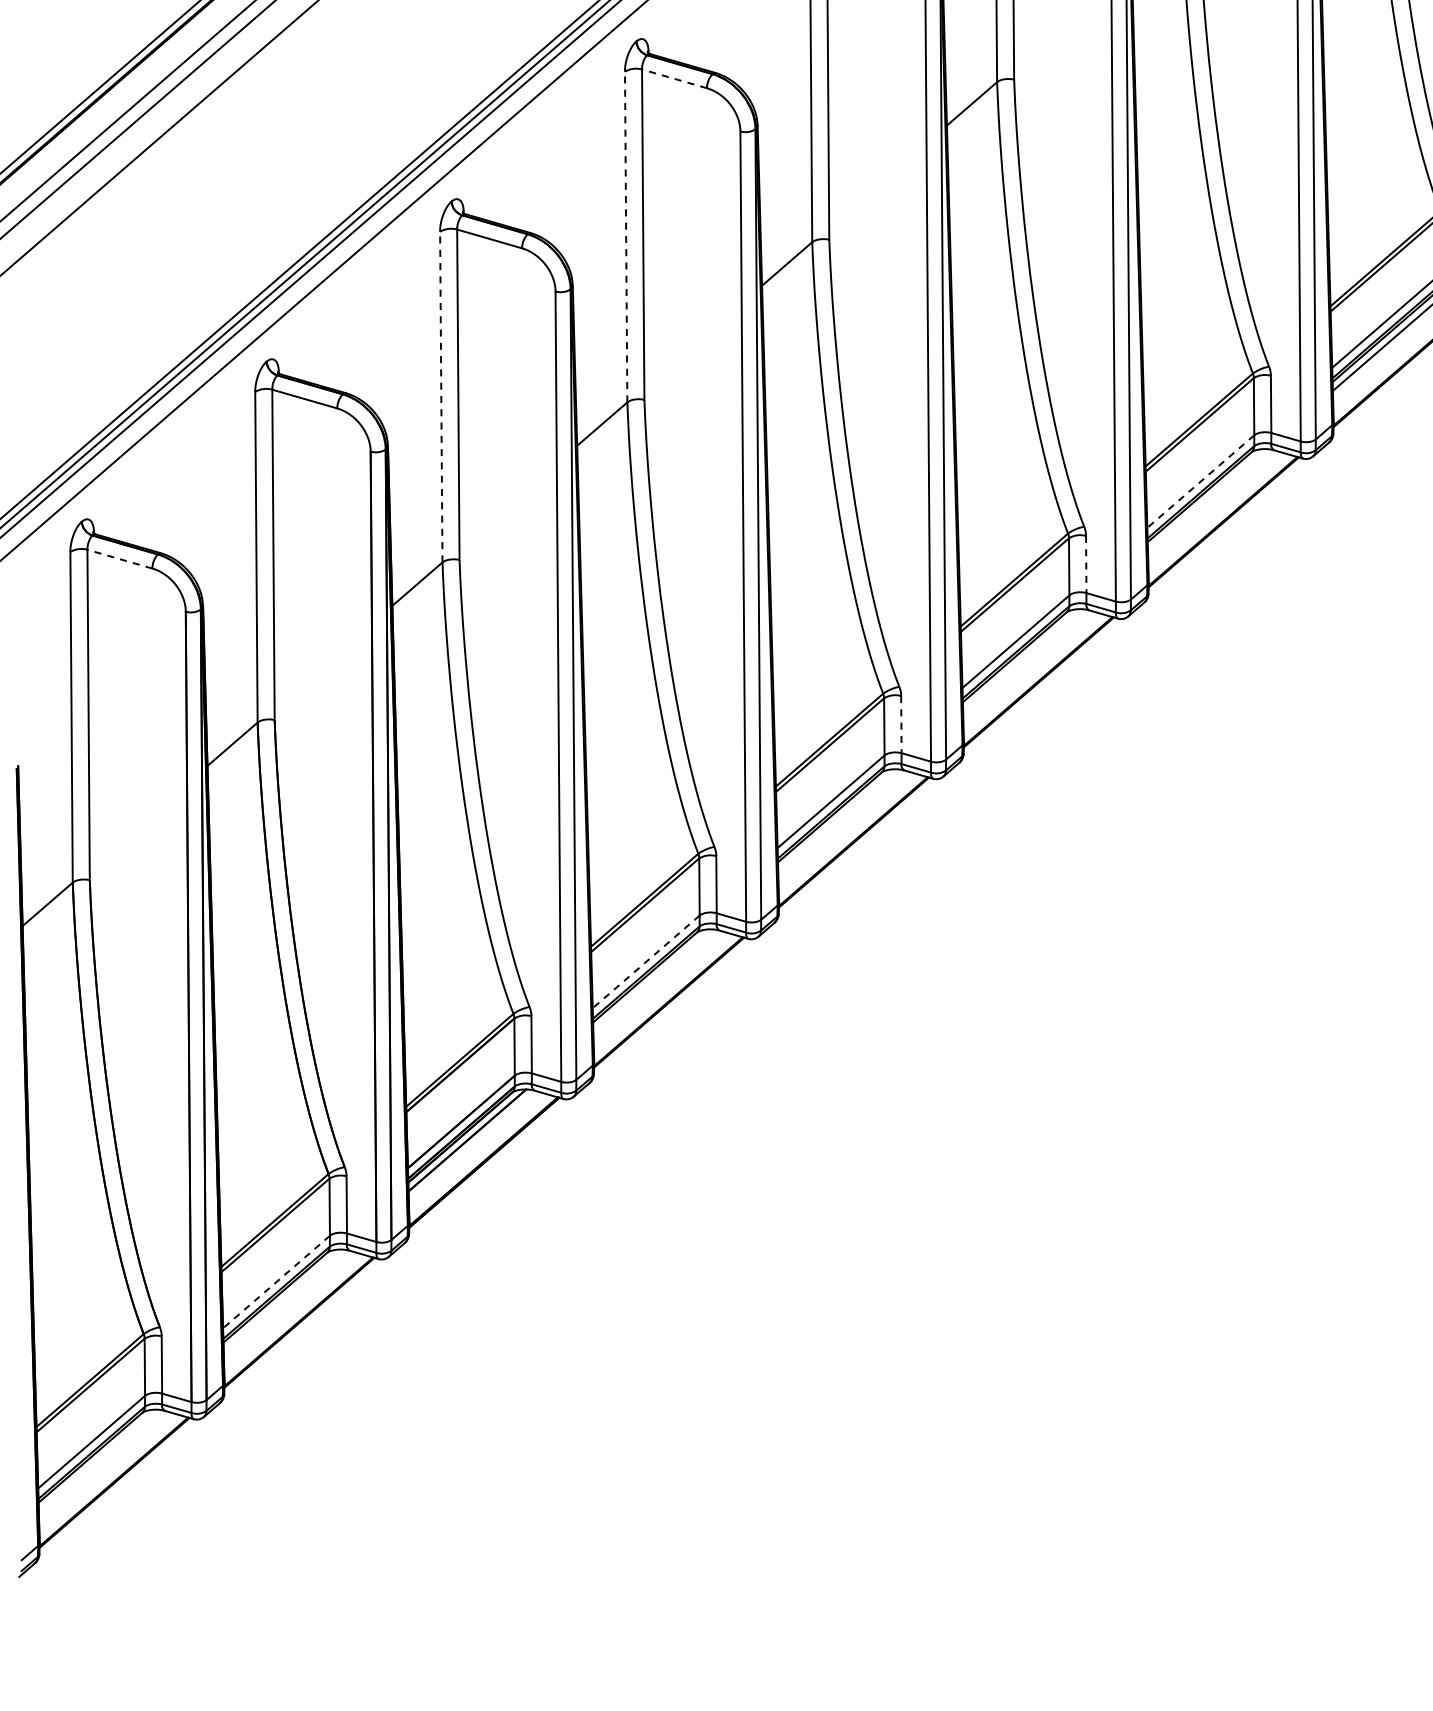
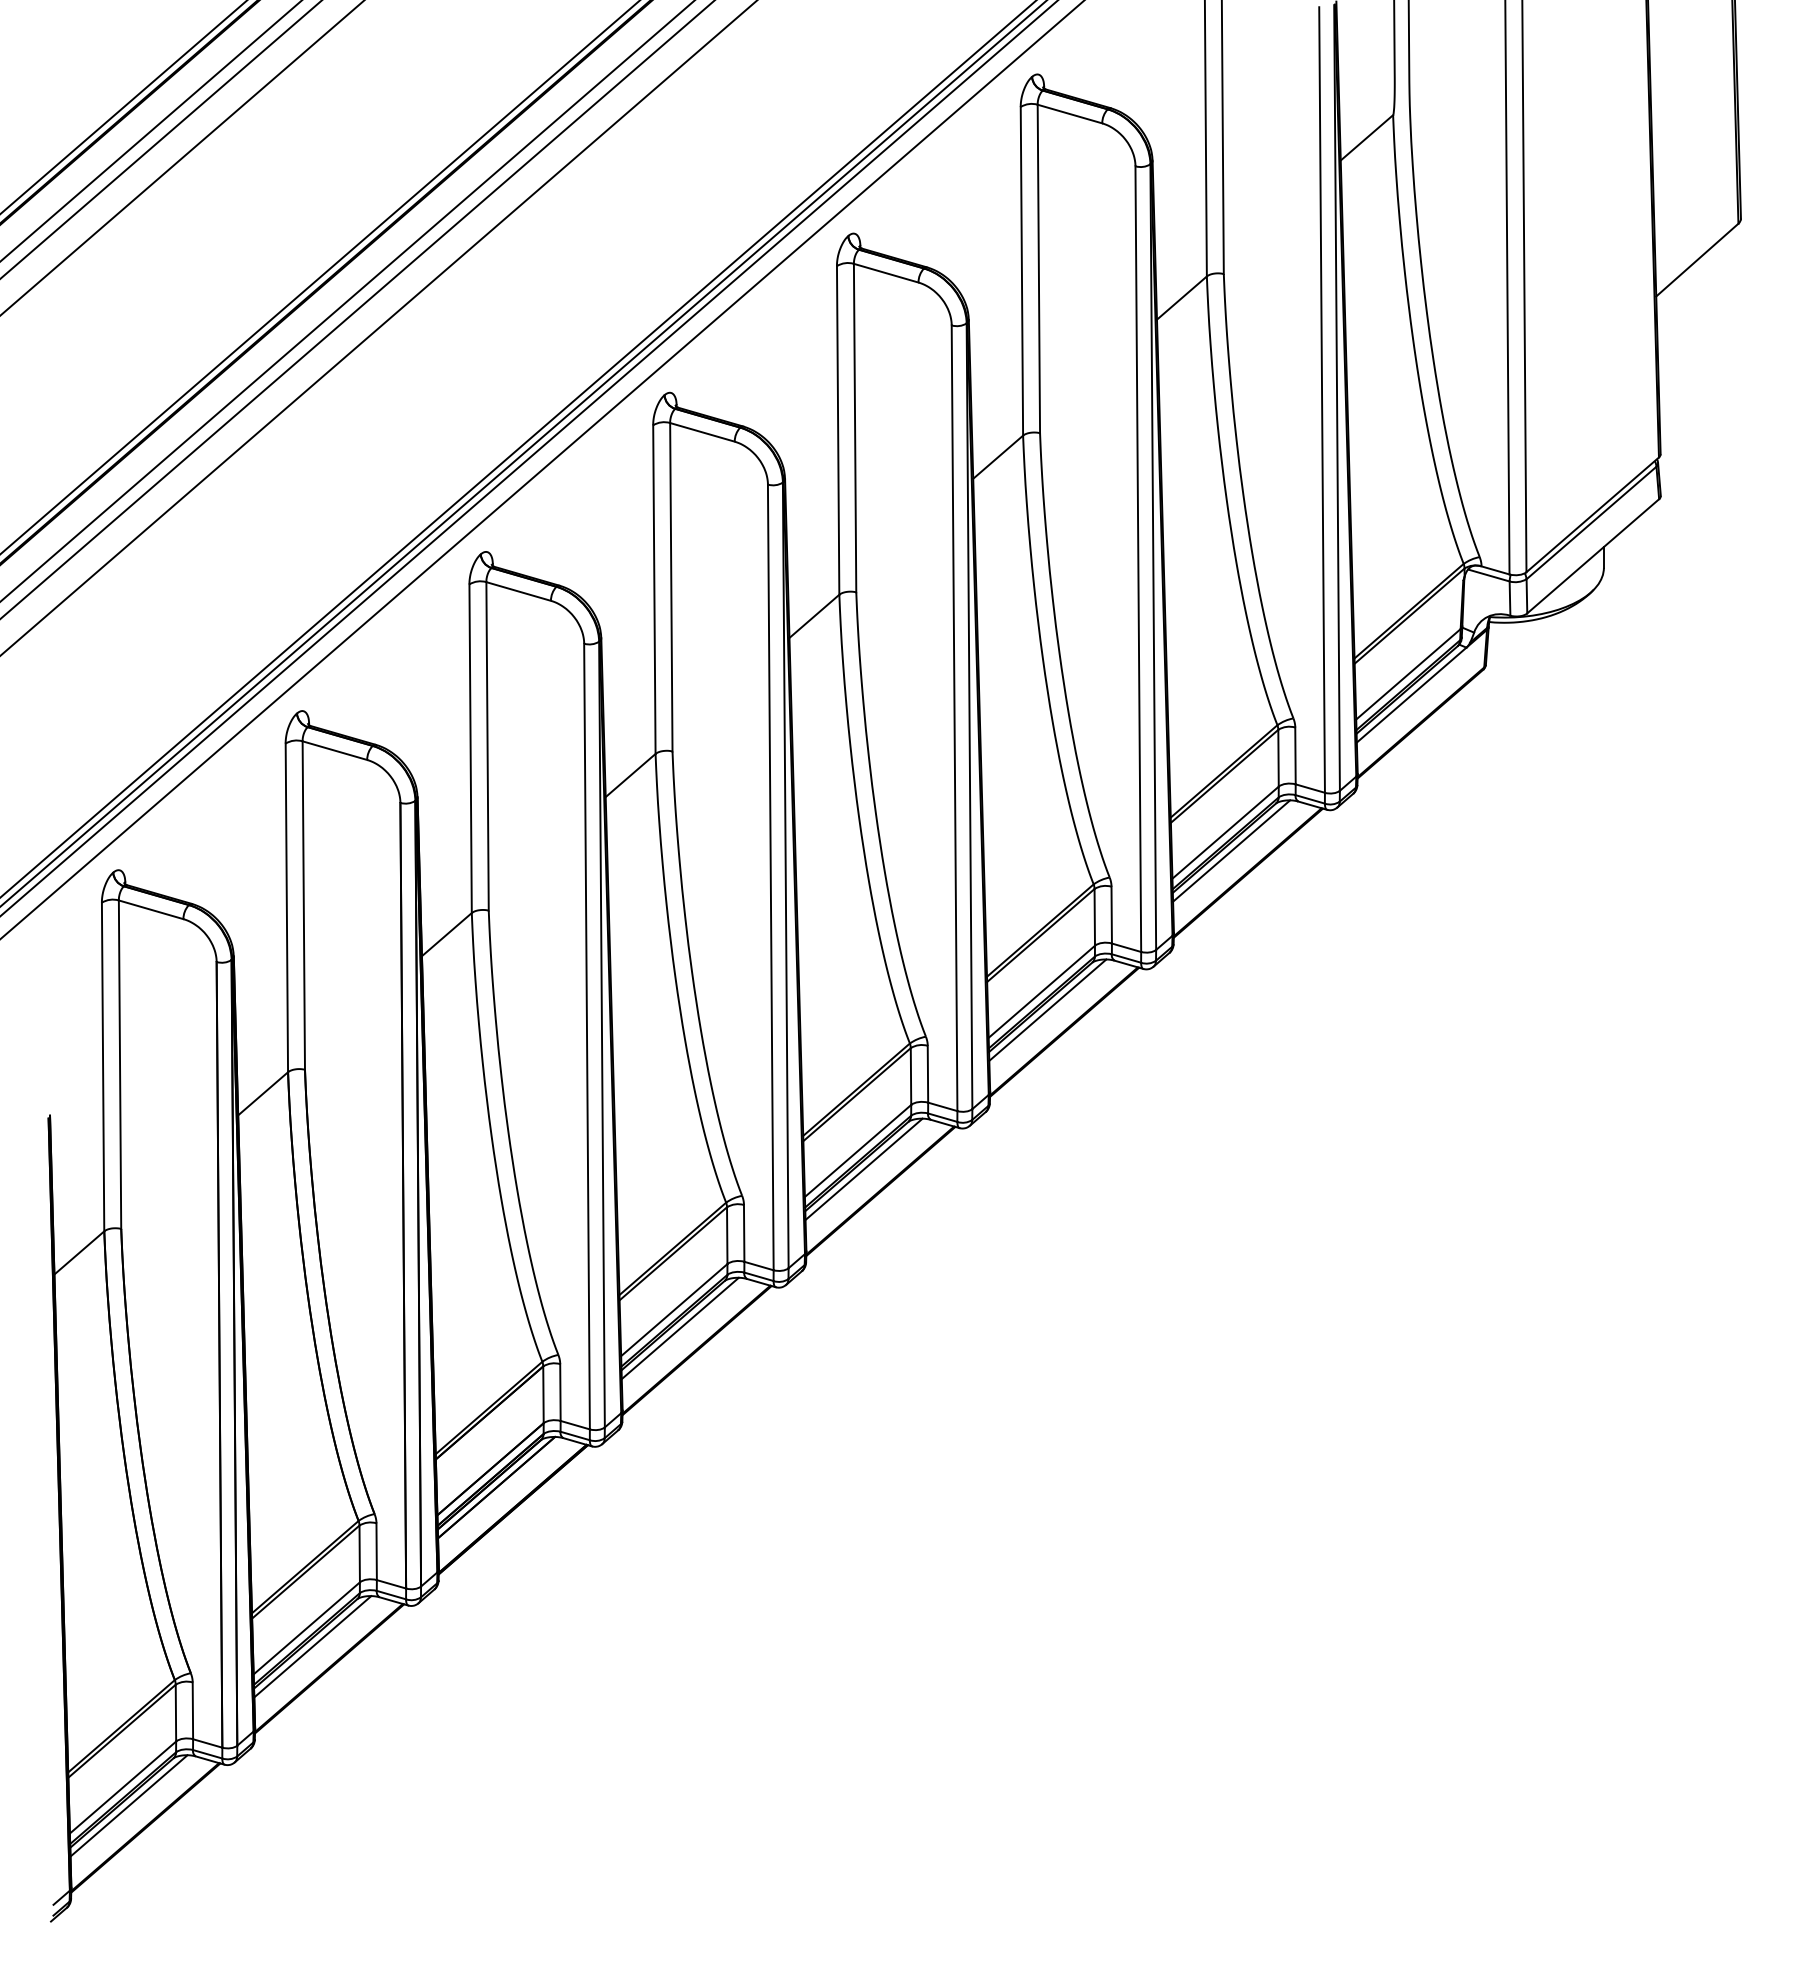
line: (674, 79) -> (702, 432), dashed -> solid
line: (626, 236) -> (654, 589), dashed -> solid
line: (441, 396) -> (470, 748), dashed -> solid
line: (1200, 481) -> (1225, 832), dashed -> solid
line: (1206, 499) -> (1231, 850), added
line: (120, 558) -> (151, 909), dashed -> solid
line: (1086, 564) -> (1111, 915), dashed -> solid
line: (1021, 659) -> (1047, 1009), added
line: (900, 724) -> (927, 1074), dashed -> solid
line: (836, 820) -> (863, 1169), added
line: (645, 962) -> (673, 1310), dashed -> solid
line: (651, 980) -> (679, 1328), added
line: (276, 1282) -> (306, 1628), dashed -> solid
line: (282, 1300) -> (312, 1646), added
line: (97, 1460) -> (128, 1805), added

